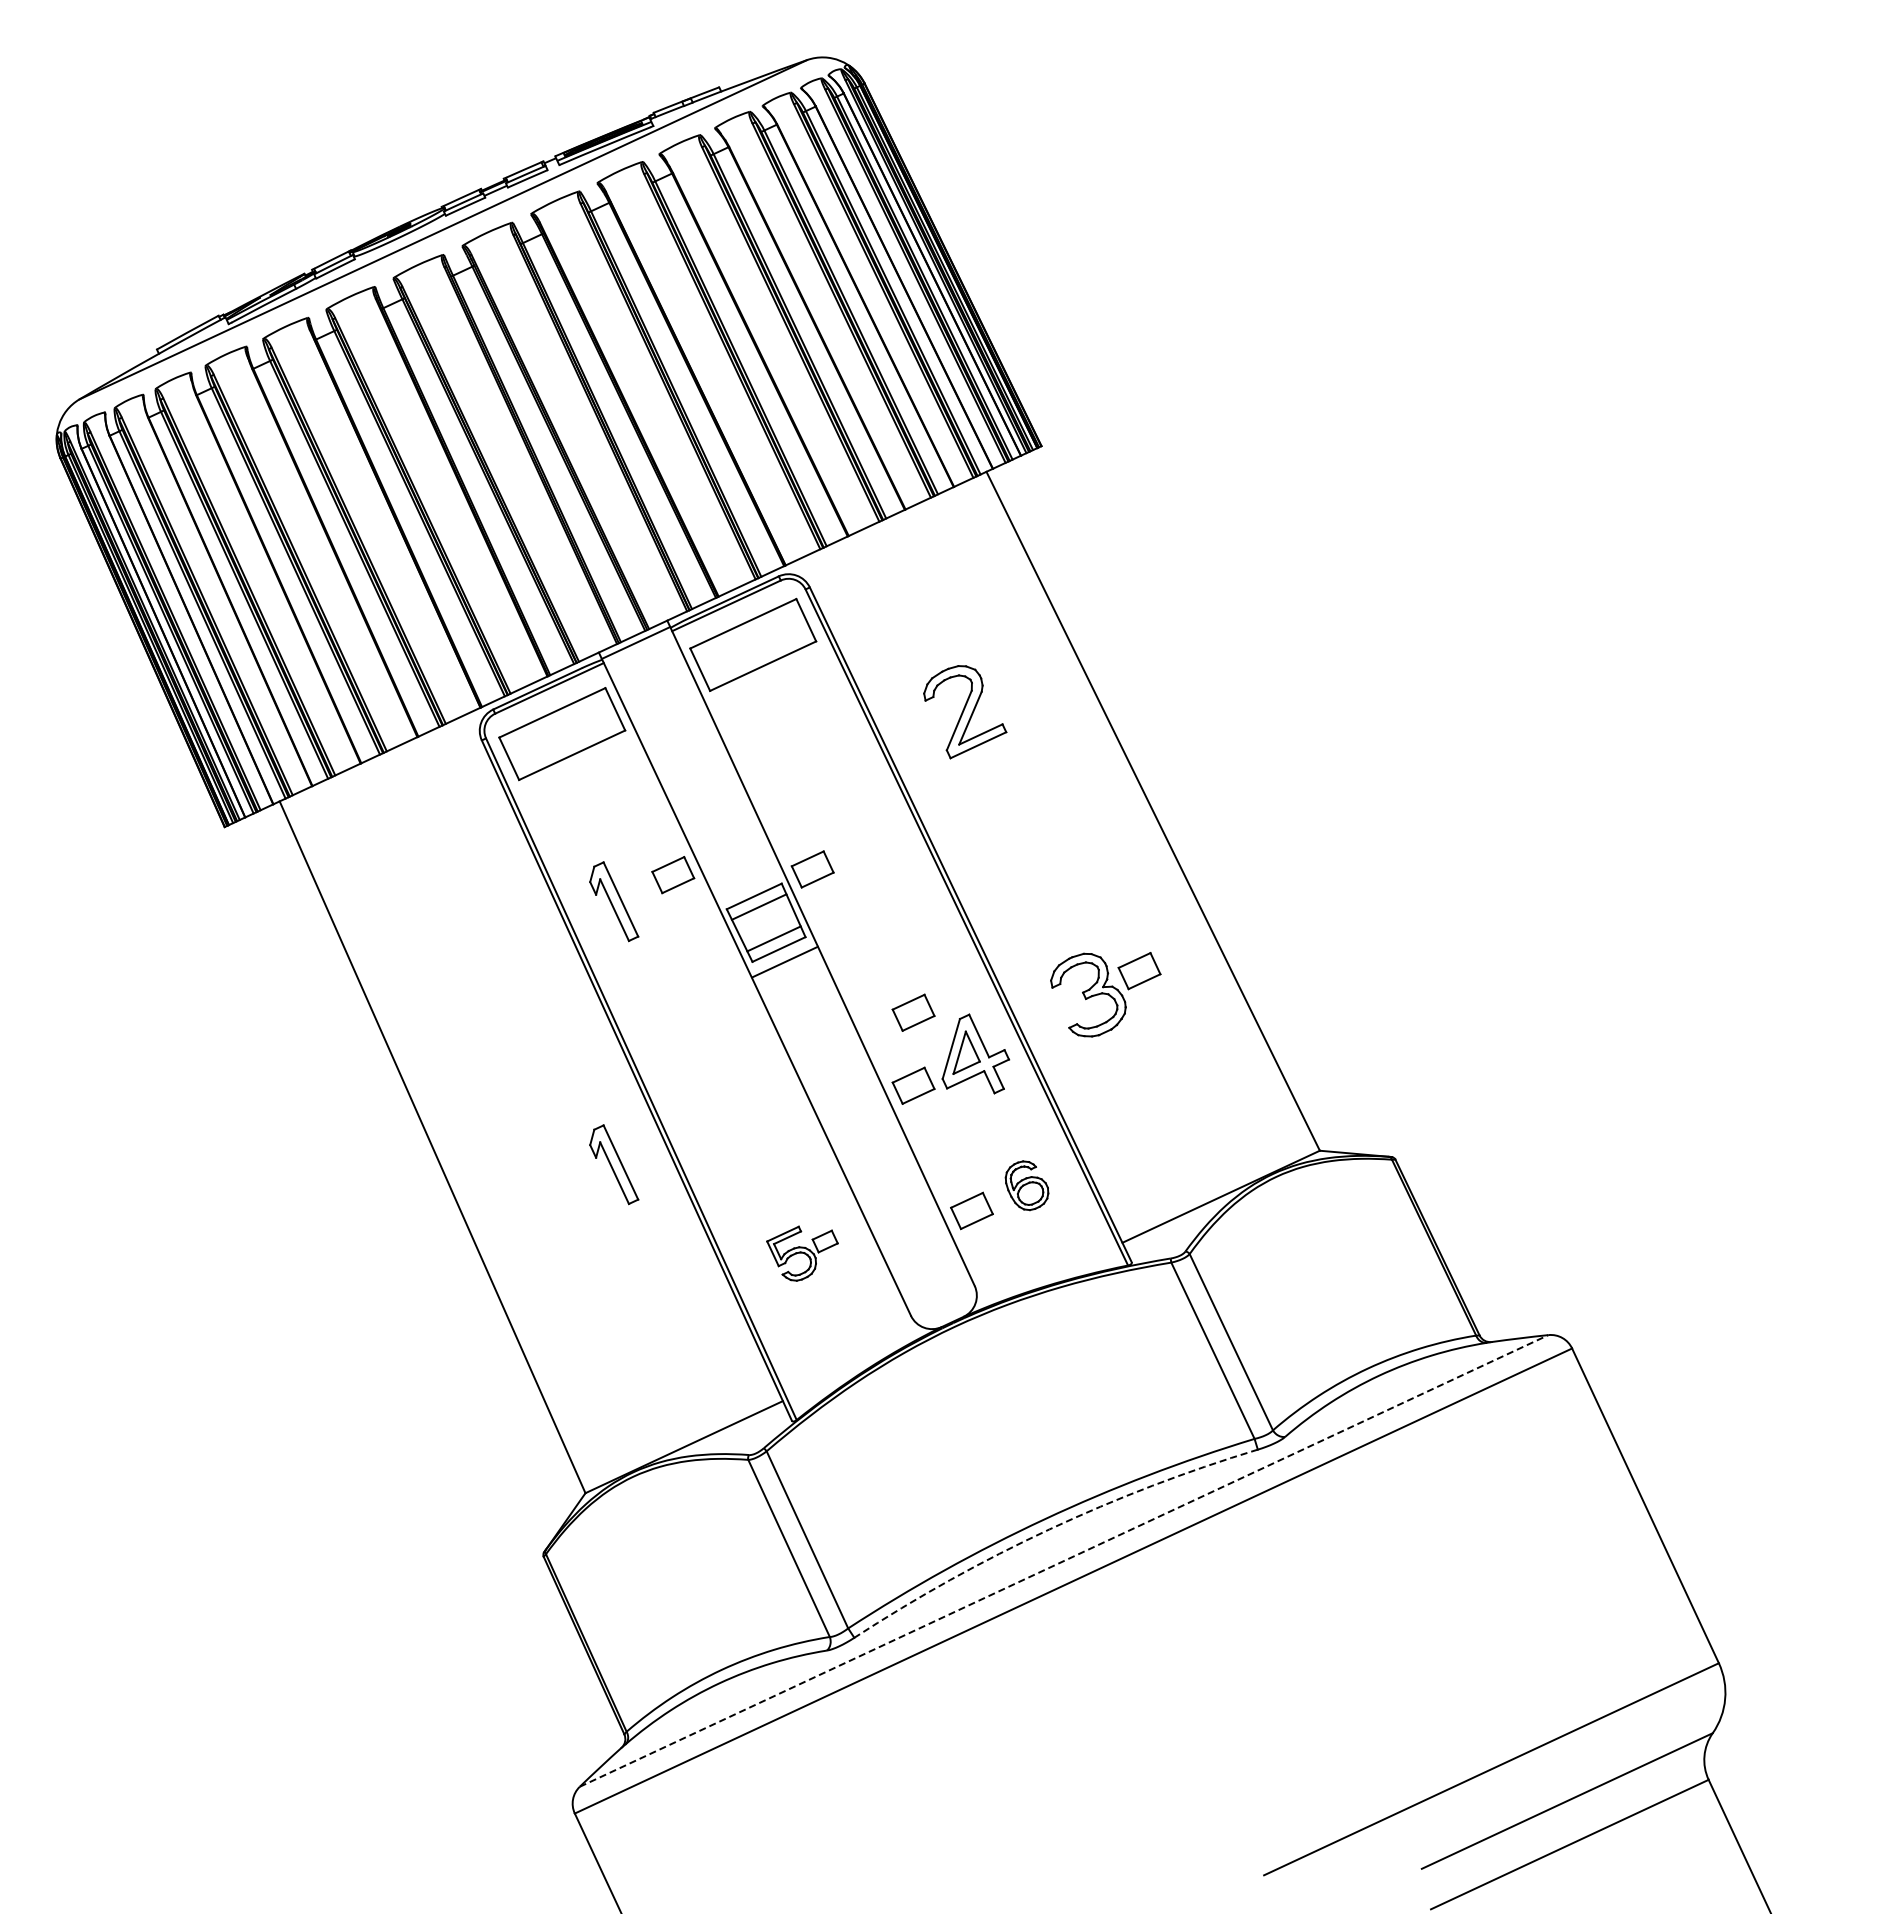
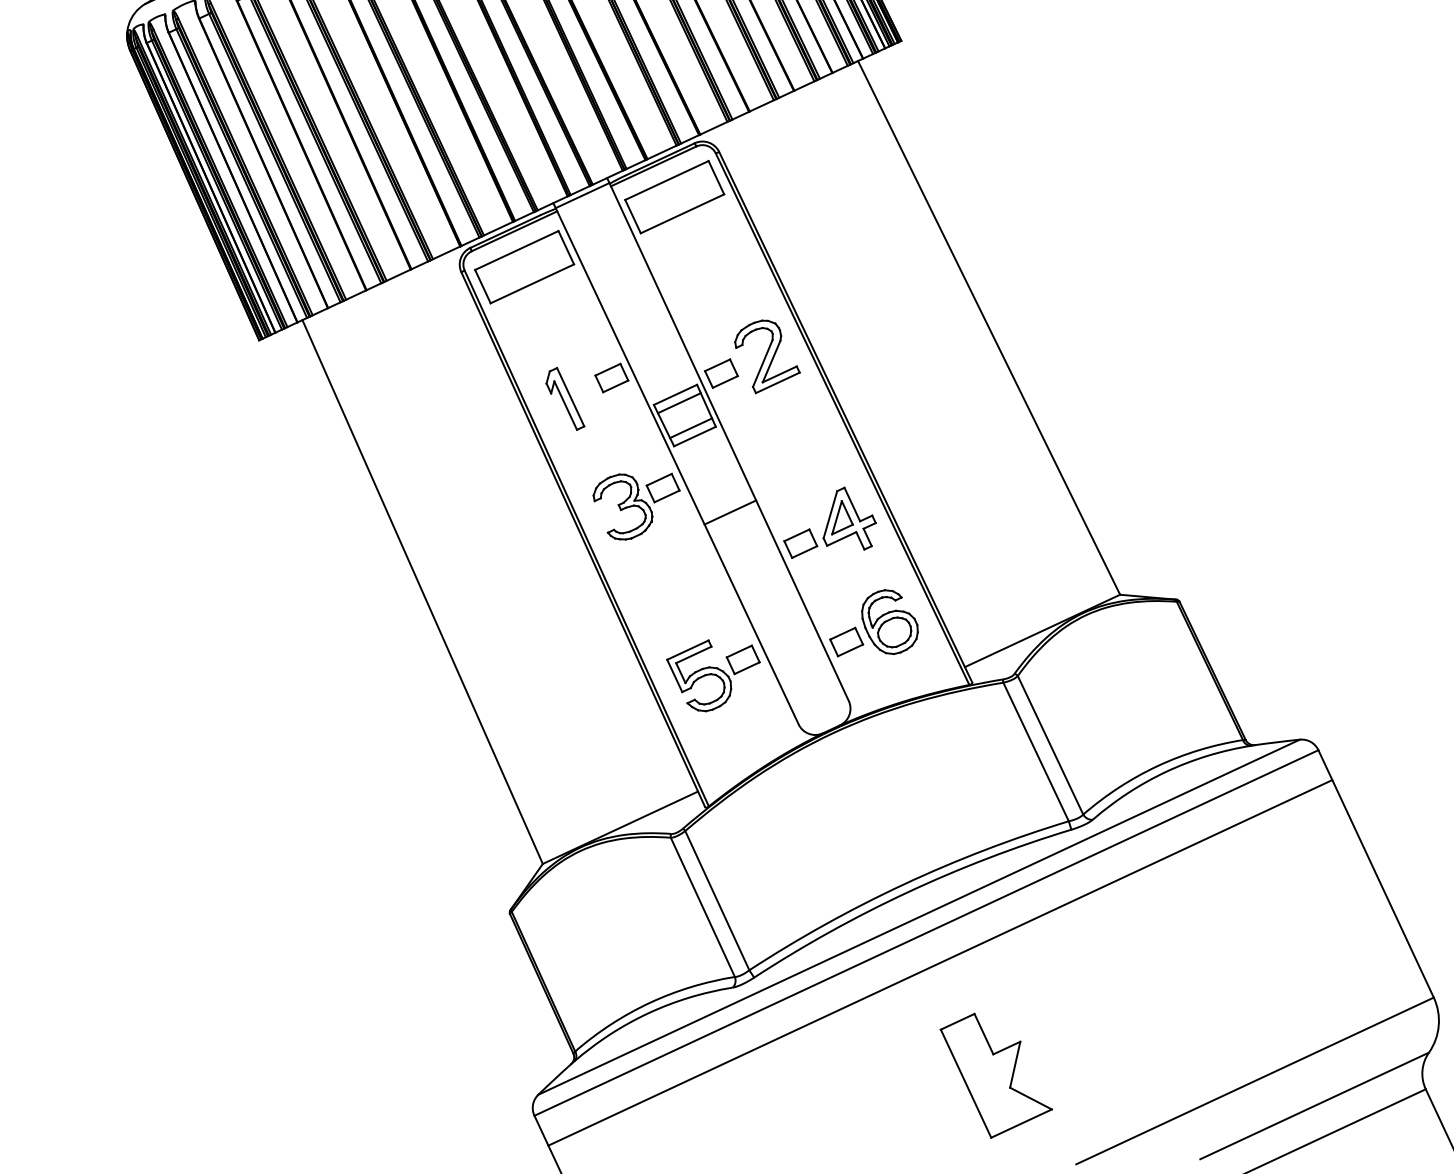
part: (965, 712) -> (767, 357), moved
line: (784, 961) -> (729, 512), moved
part: (1105, 994) -> (636, 506), moved
part: (913, 1012) -> (800, 486), removed
part: (614, 1164) -> (565, 605), removed
part: (1026, 1185) -> (889, 622), size x1.67
part: (802, 1253) -> (713, 675), size x1.67
arc: (1049, 1529) -> (907, 892), dashed -> solid
line: (1064, 1560) -> (919, 916), dashed -> solid
line: (1090, 1618) -> (939, 962), added
part: (1162, 1762) -> (996, 1075), added

